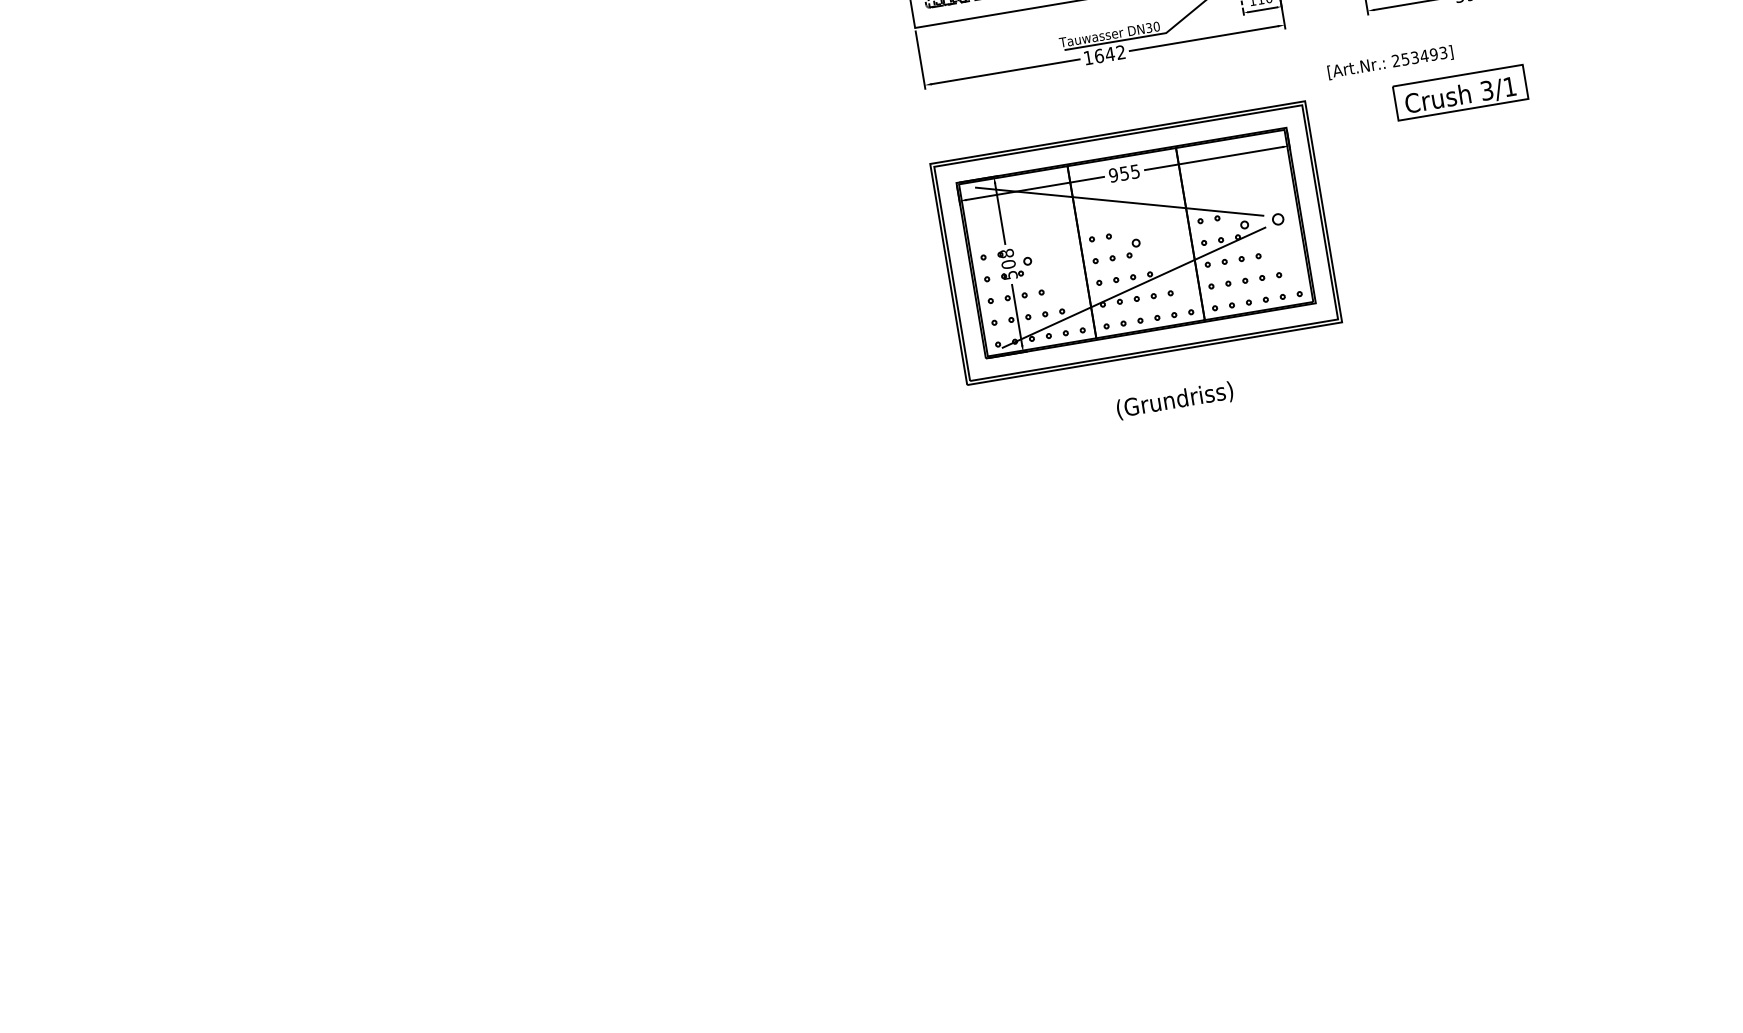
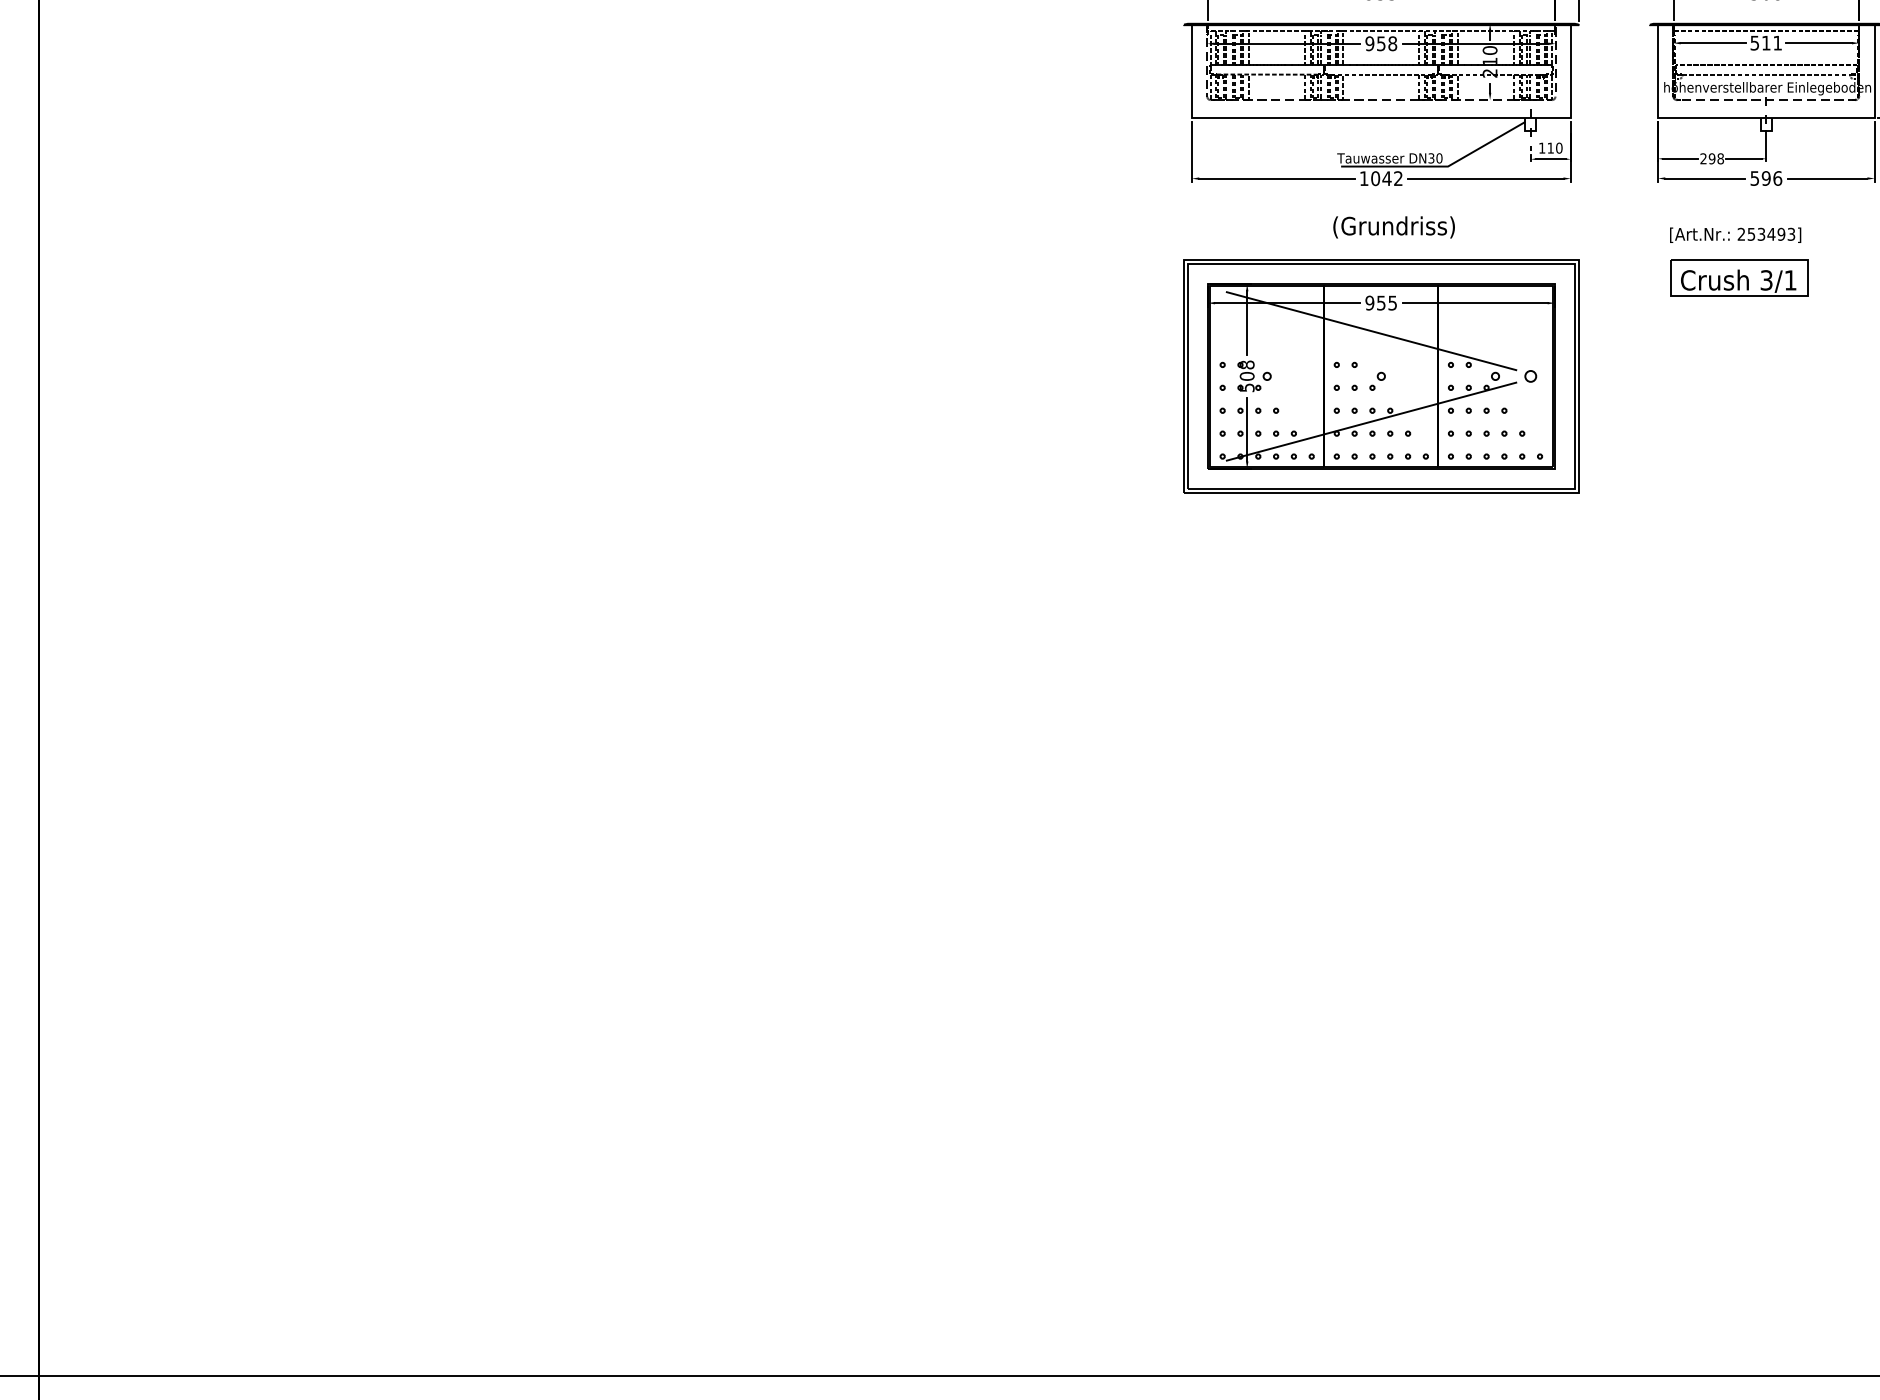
text: (1099, 55) -> (1375, 178), 1642 -> 1042
text: (1390, 61) -> (1735, 234), moved
text: (1174, 400) -> (1393, 227), moved

